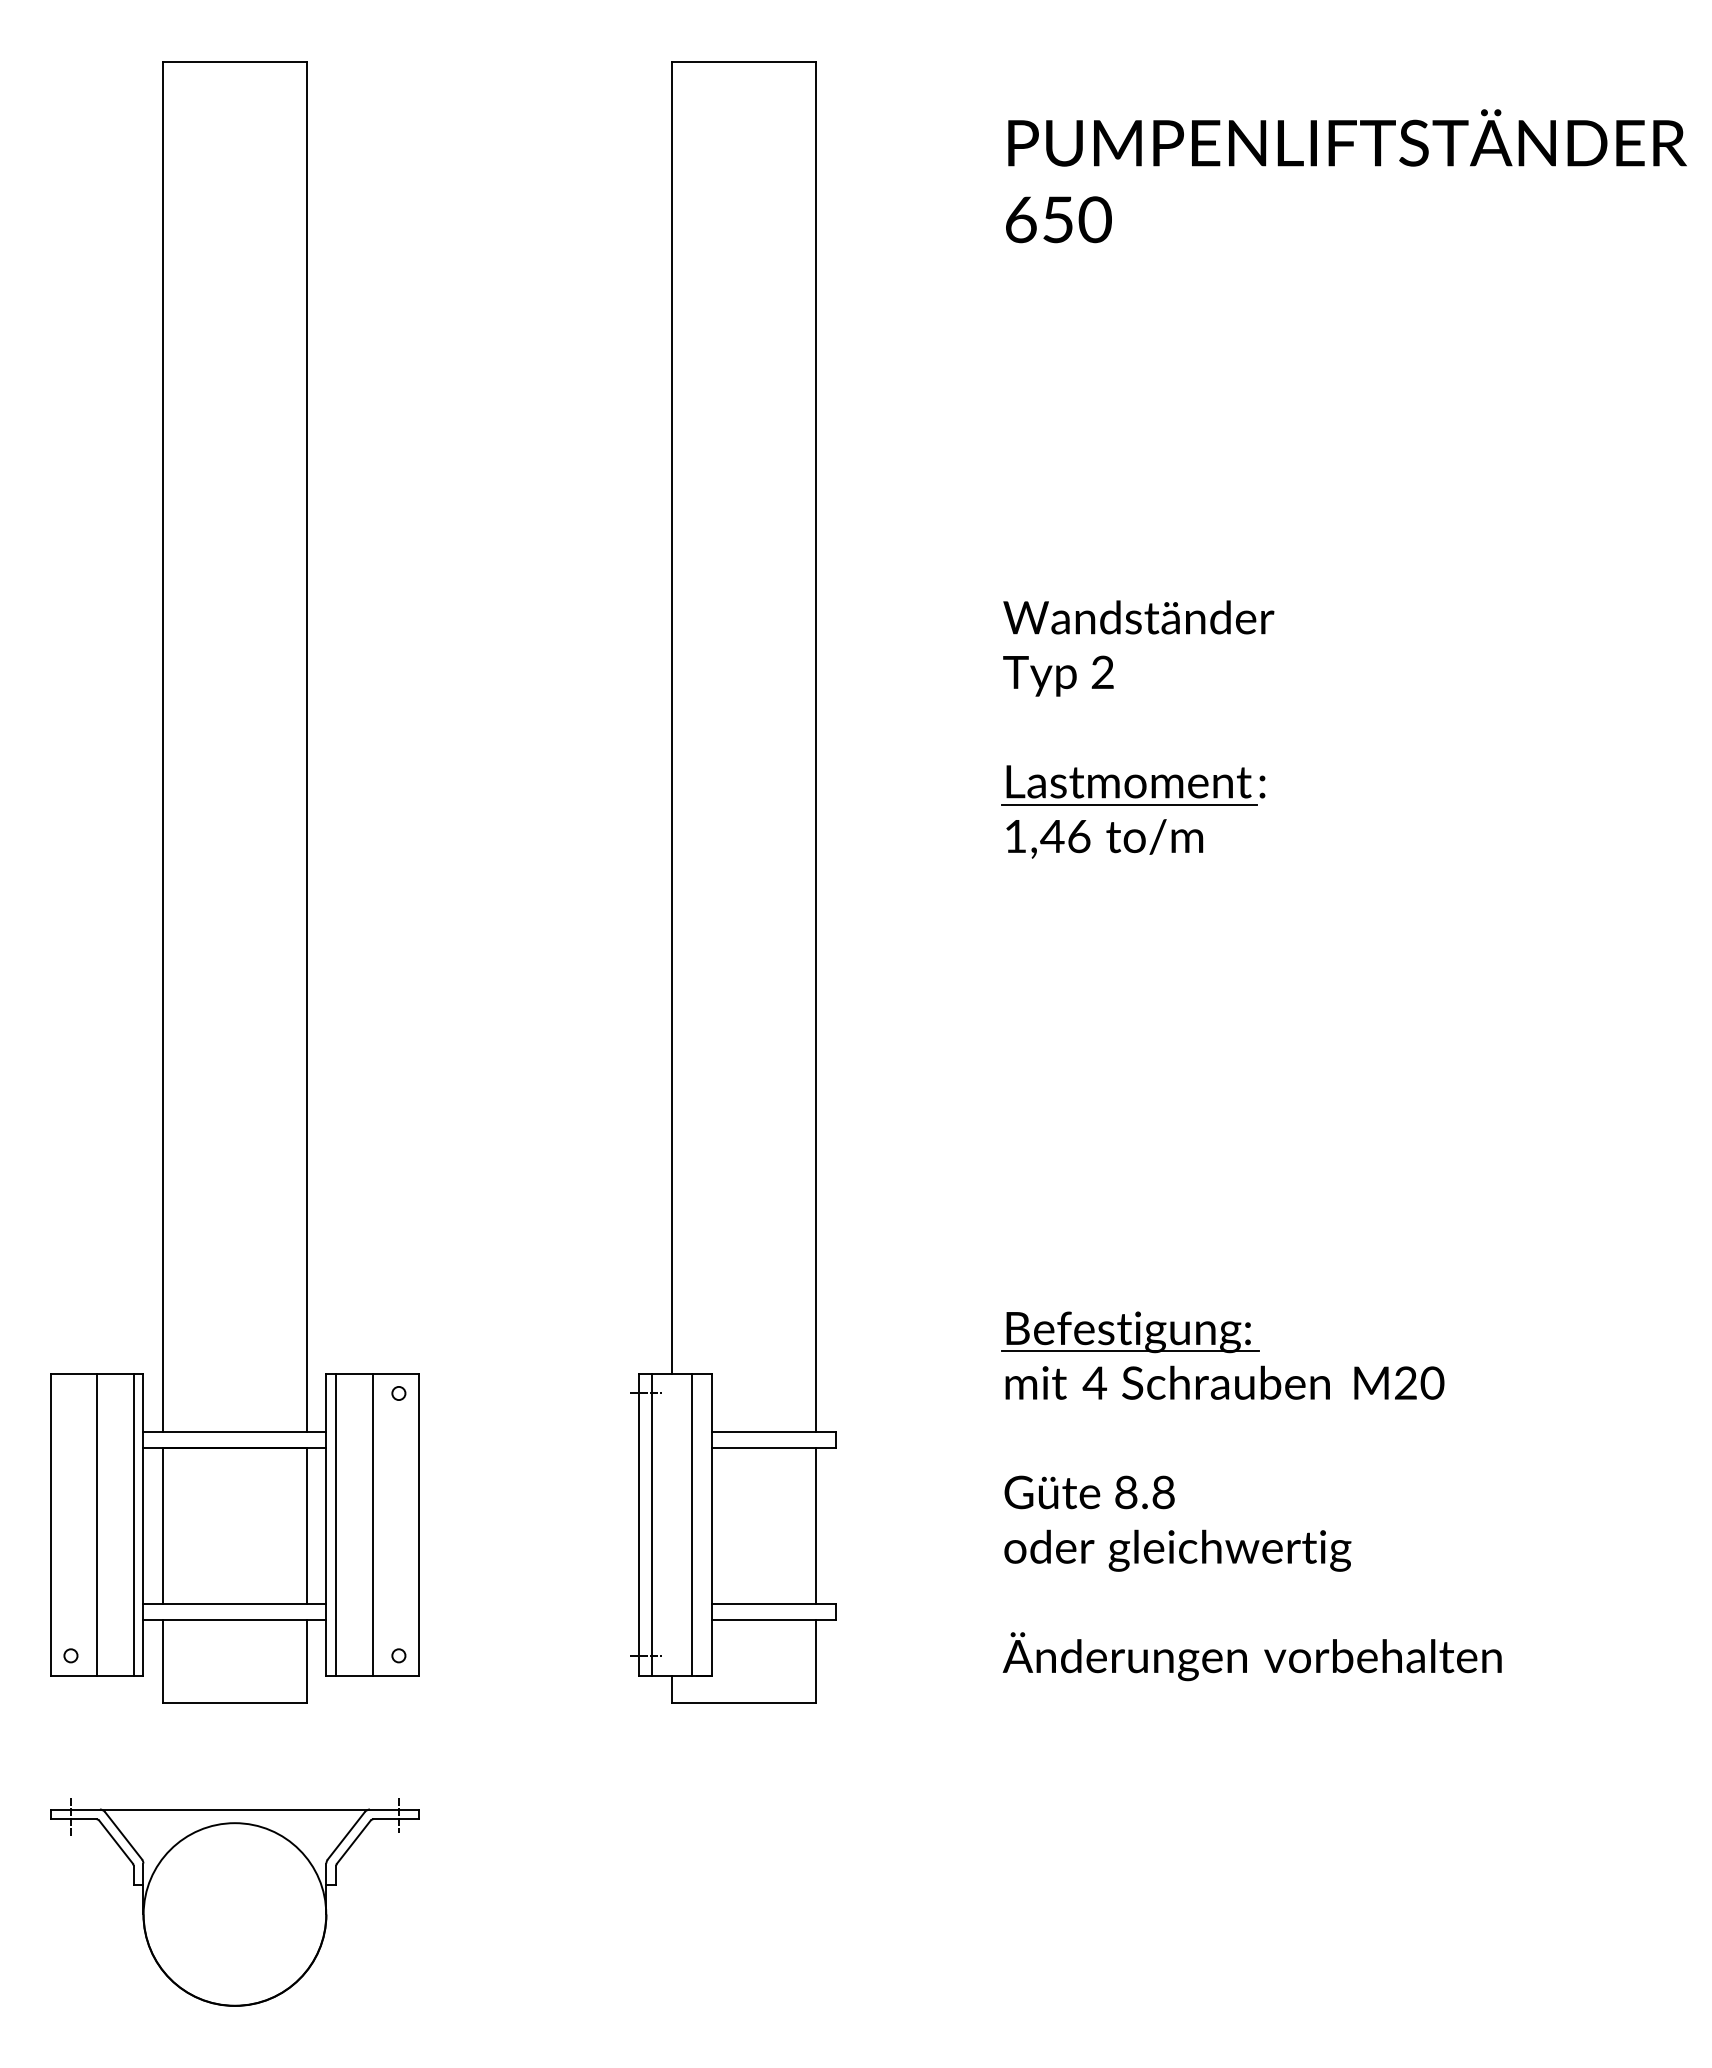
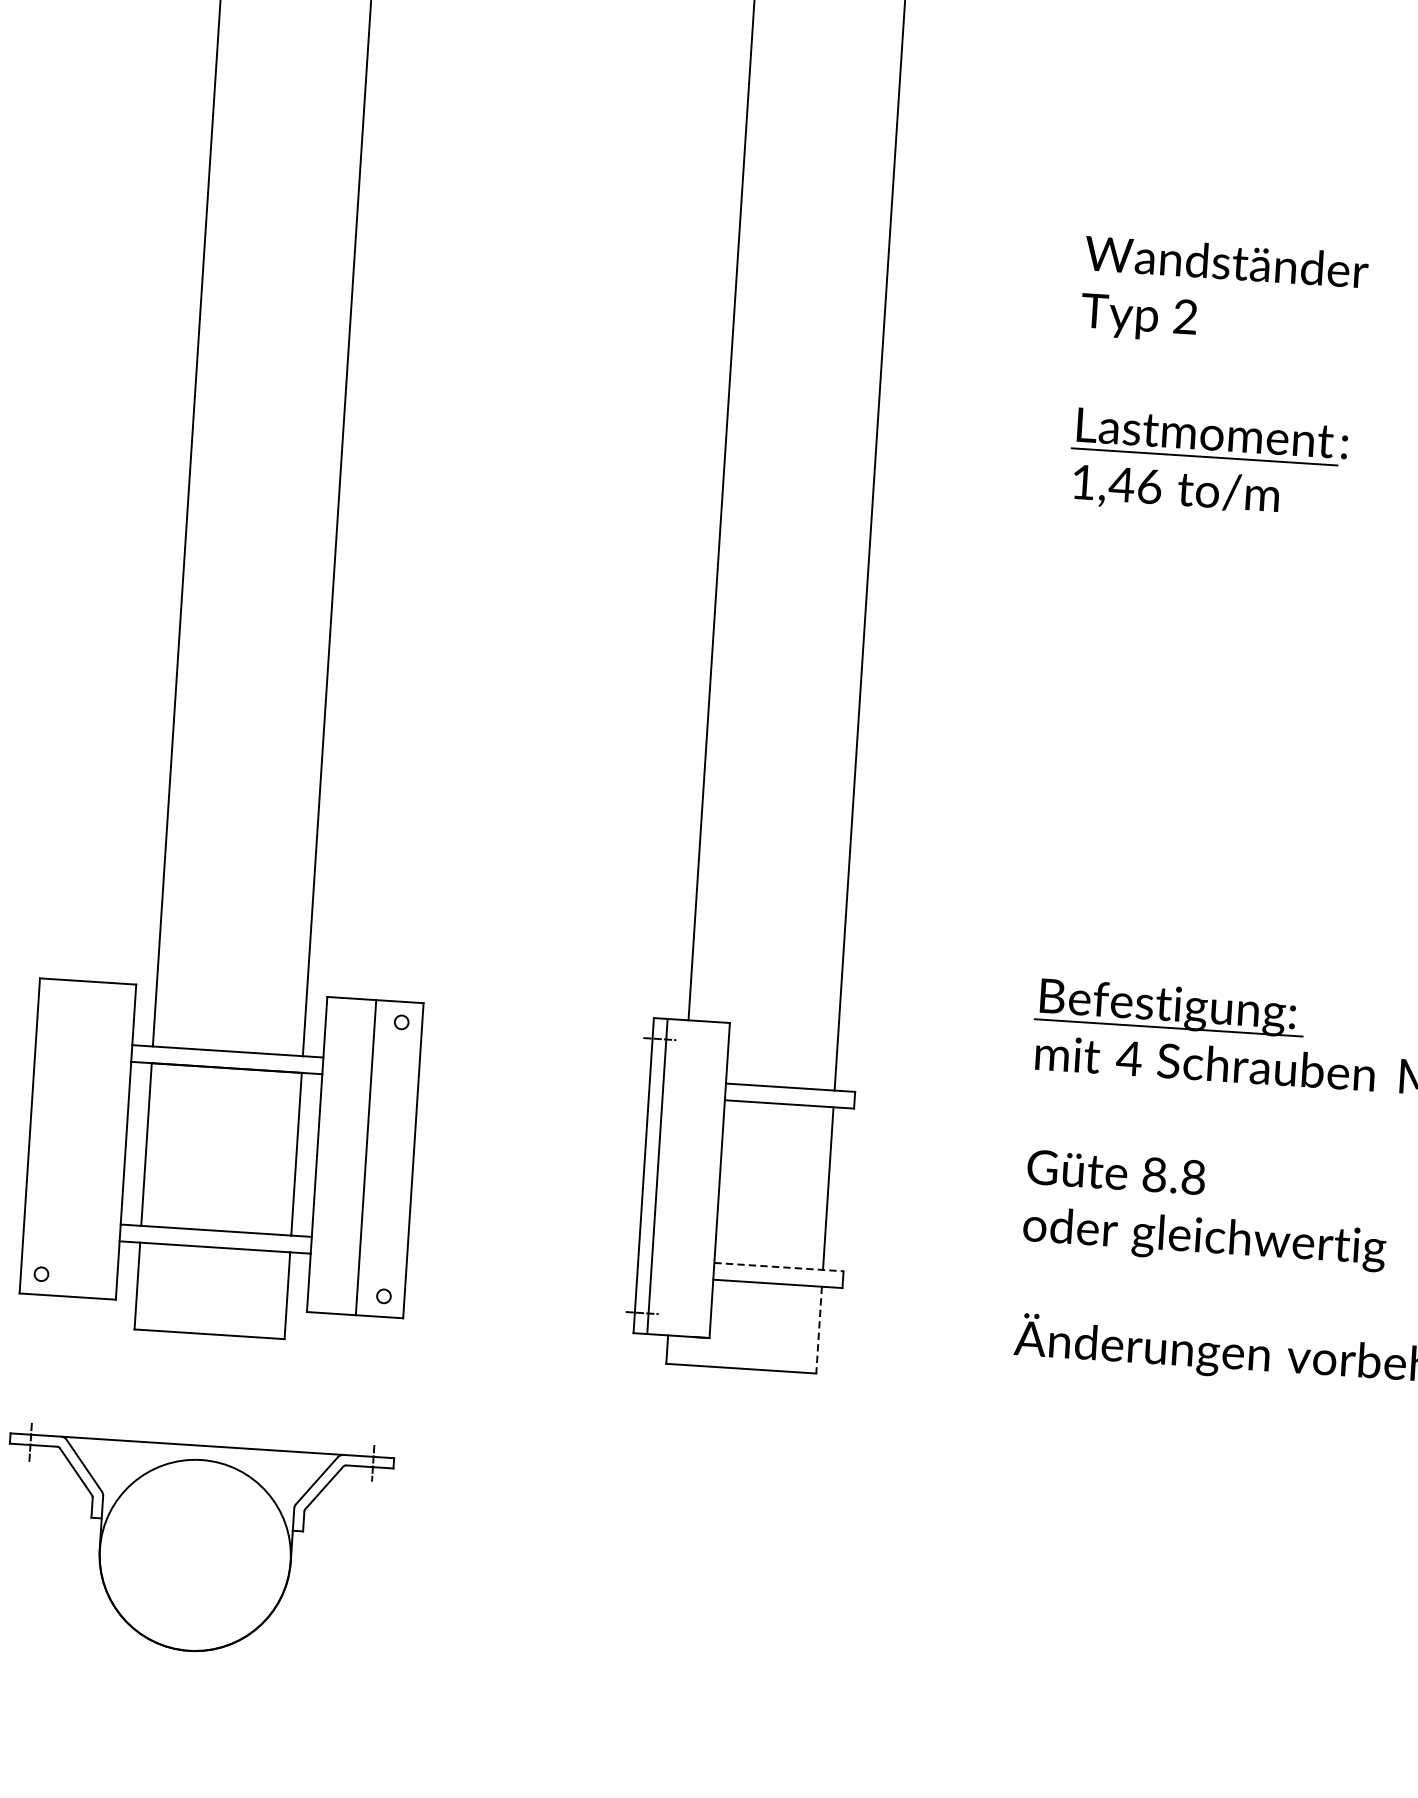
line: (96, 1524) -> (77, 1138), removed
line: (133, 1524) -> (115, 1141), removed
line: (336, 1524) -> (327, 1155), removed
line: (691, 1524) -> (698, 1178), removed
line: (773, 1603) -> (778, 1267), solid -> dashed
line: (815, 1661) -> (818, 1330), solid -> dashed

